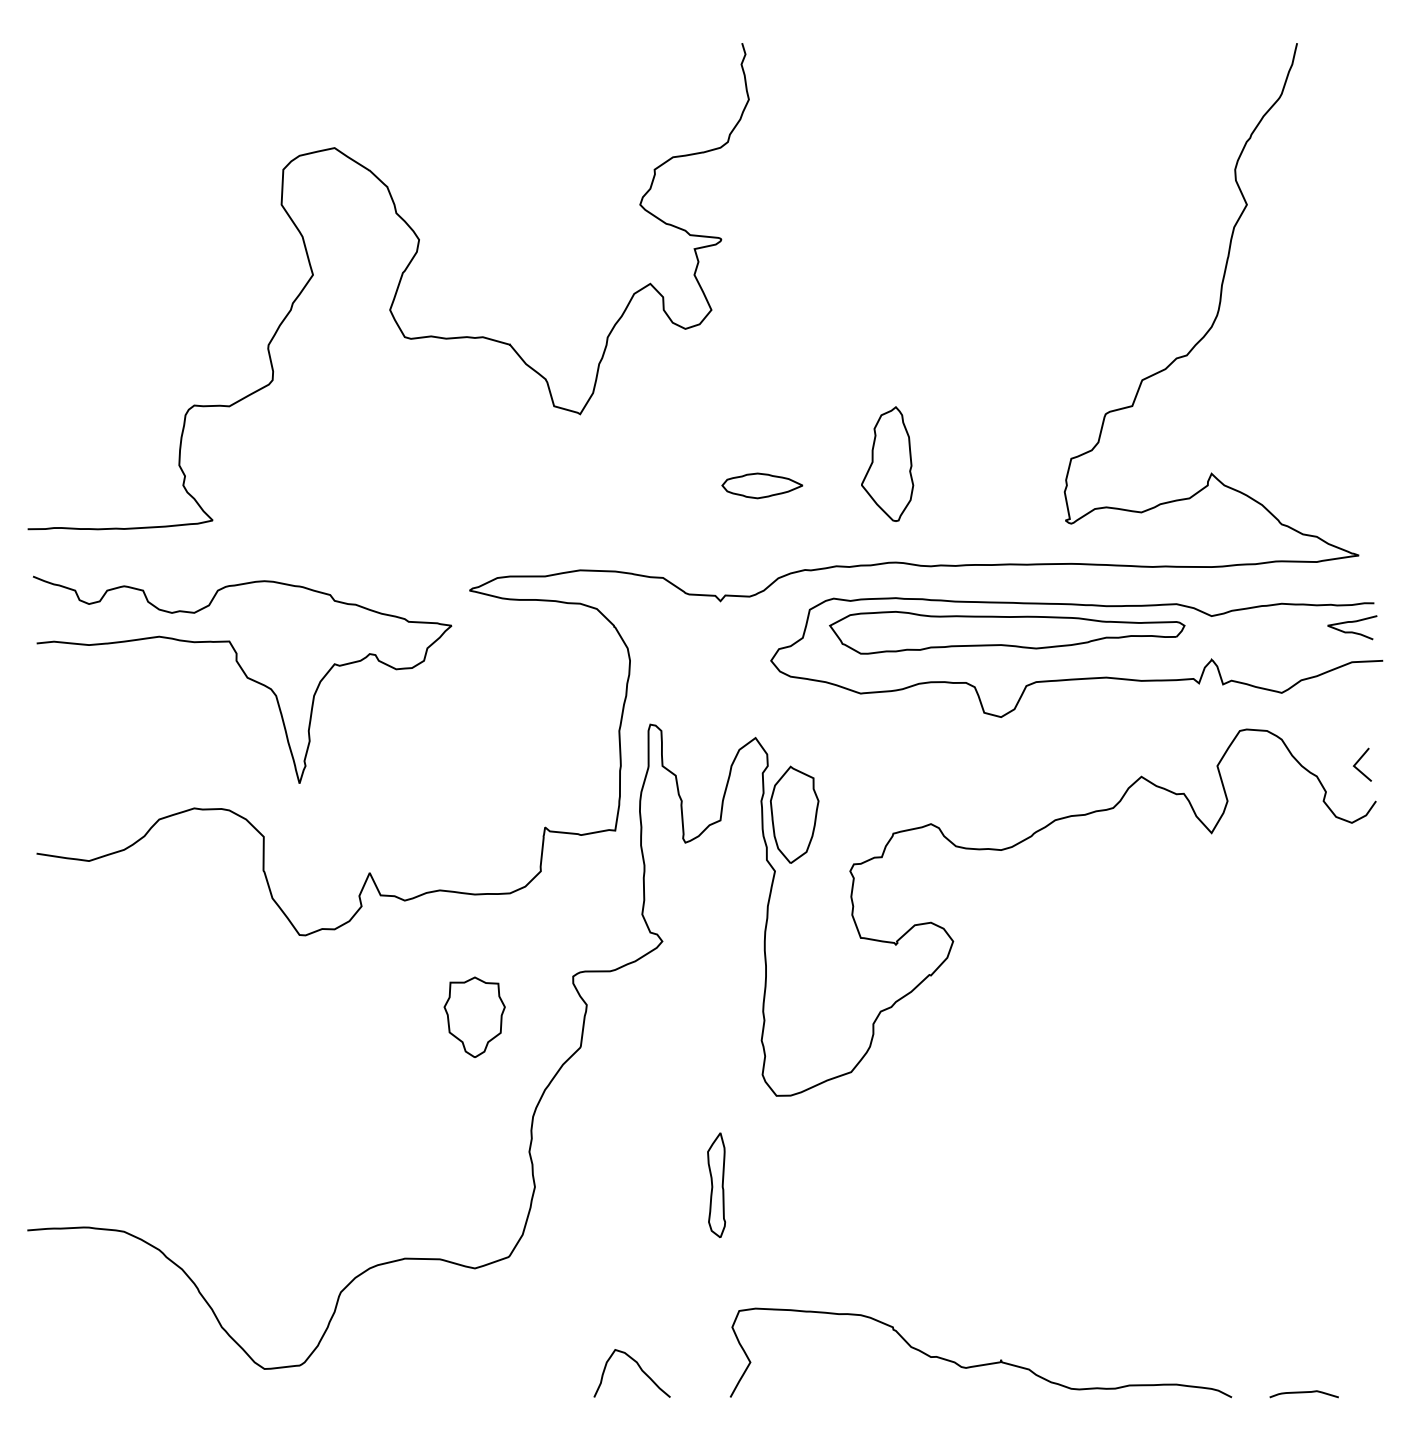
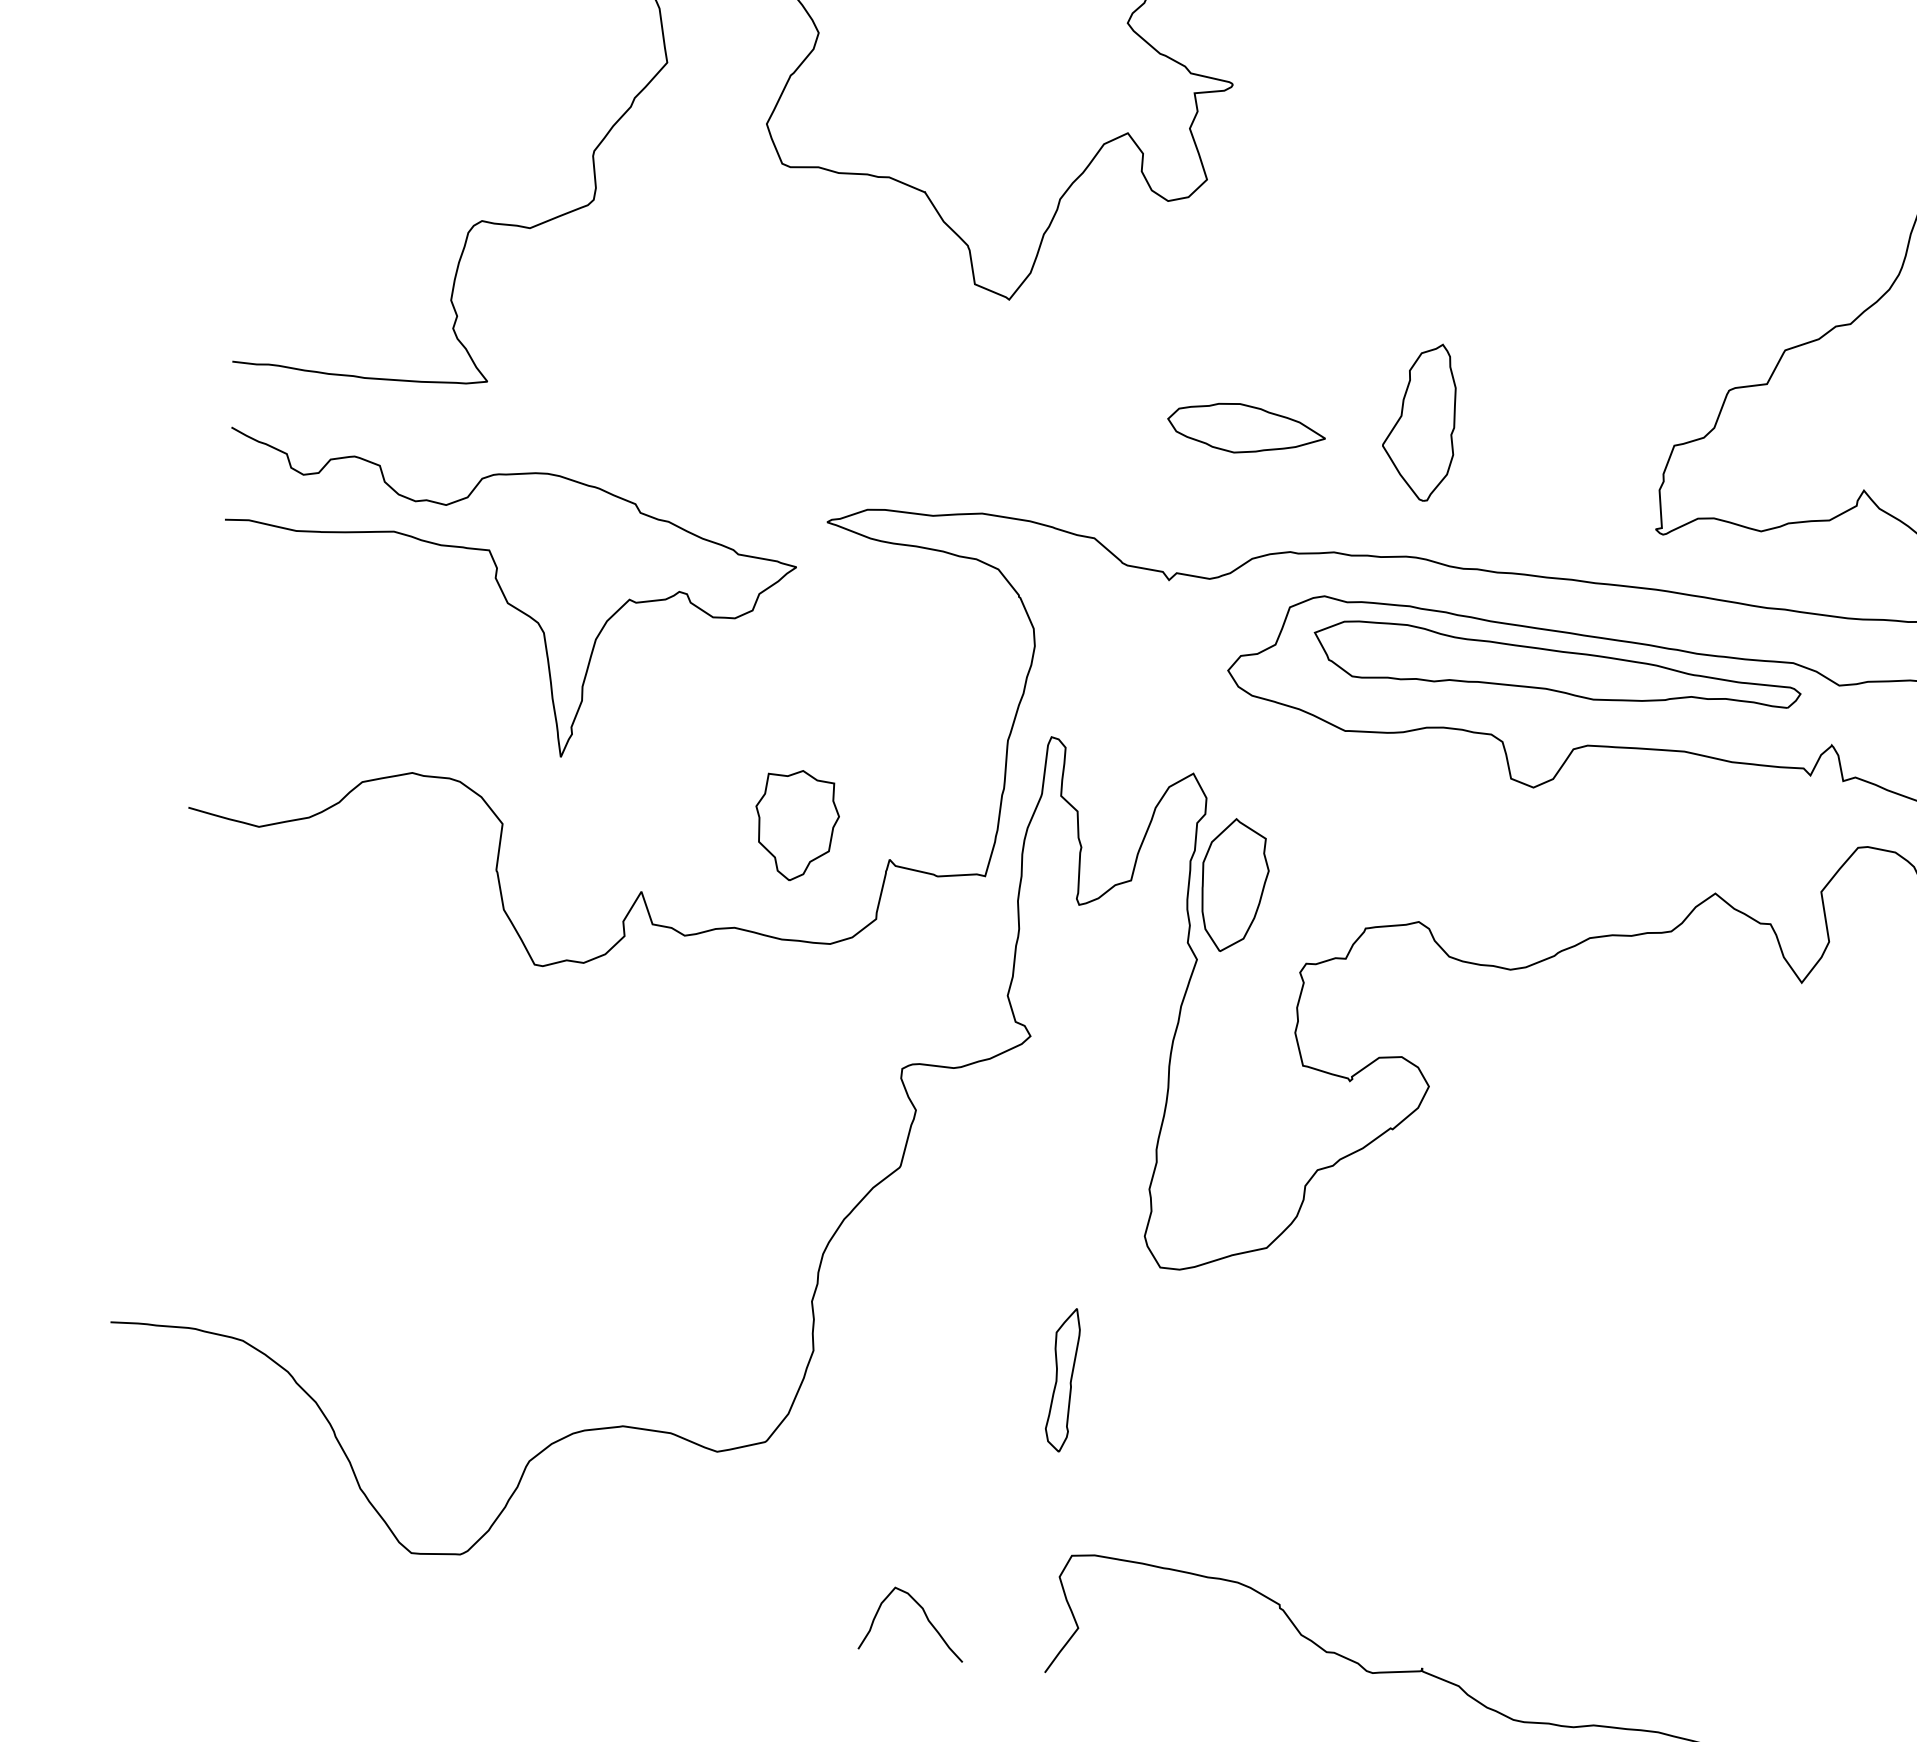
part: (762, 485) -> (1246, 428), size x1.43
part: (474, 1016) -> (795, 824), moved

